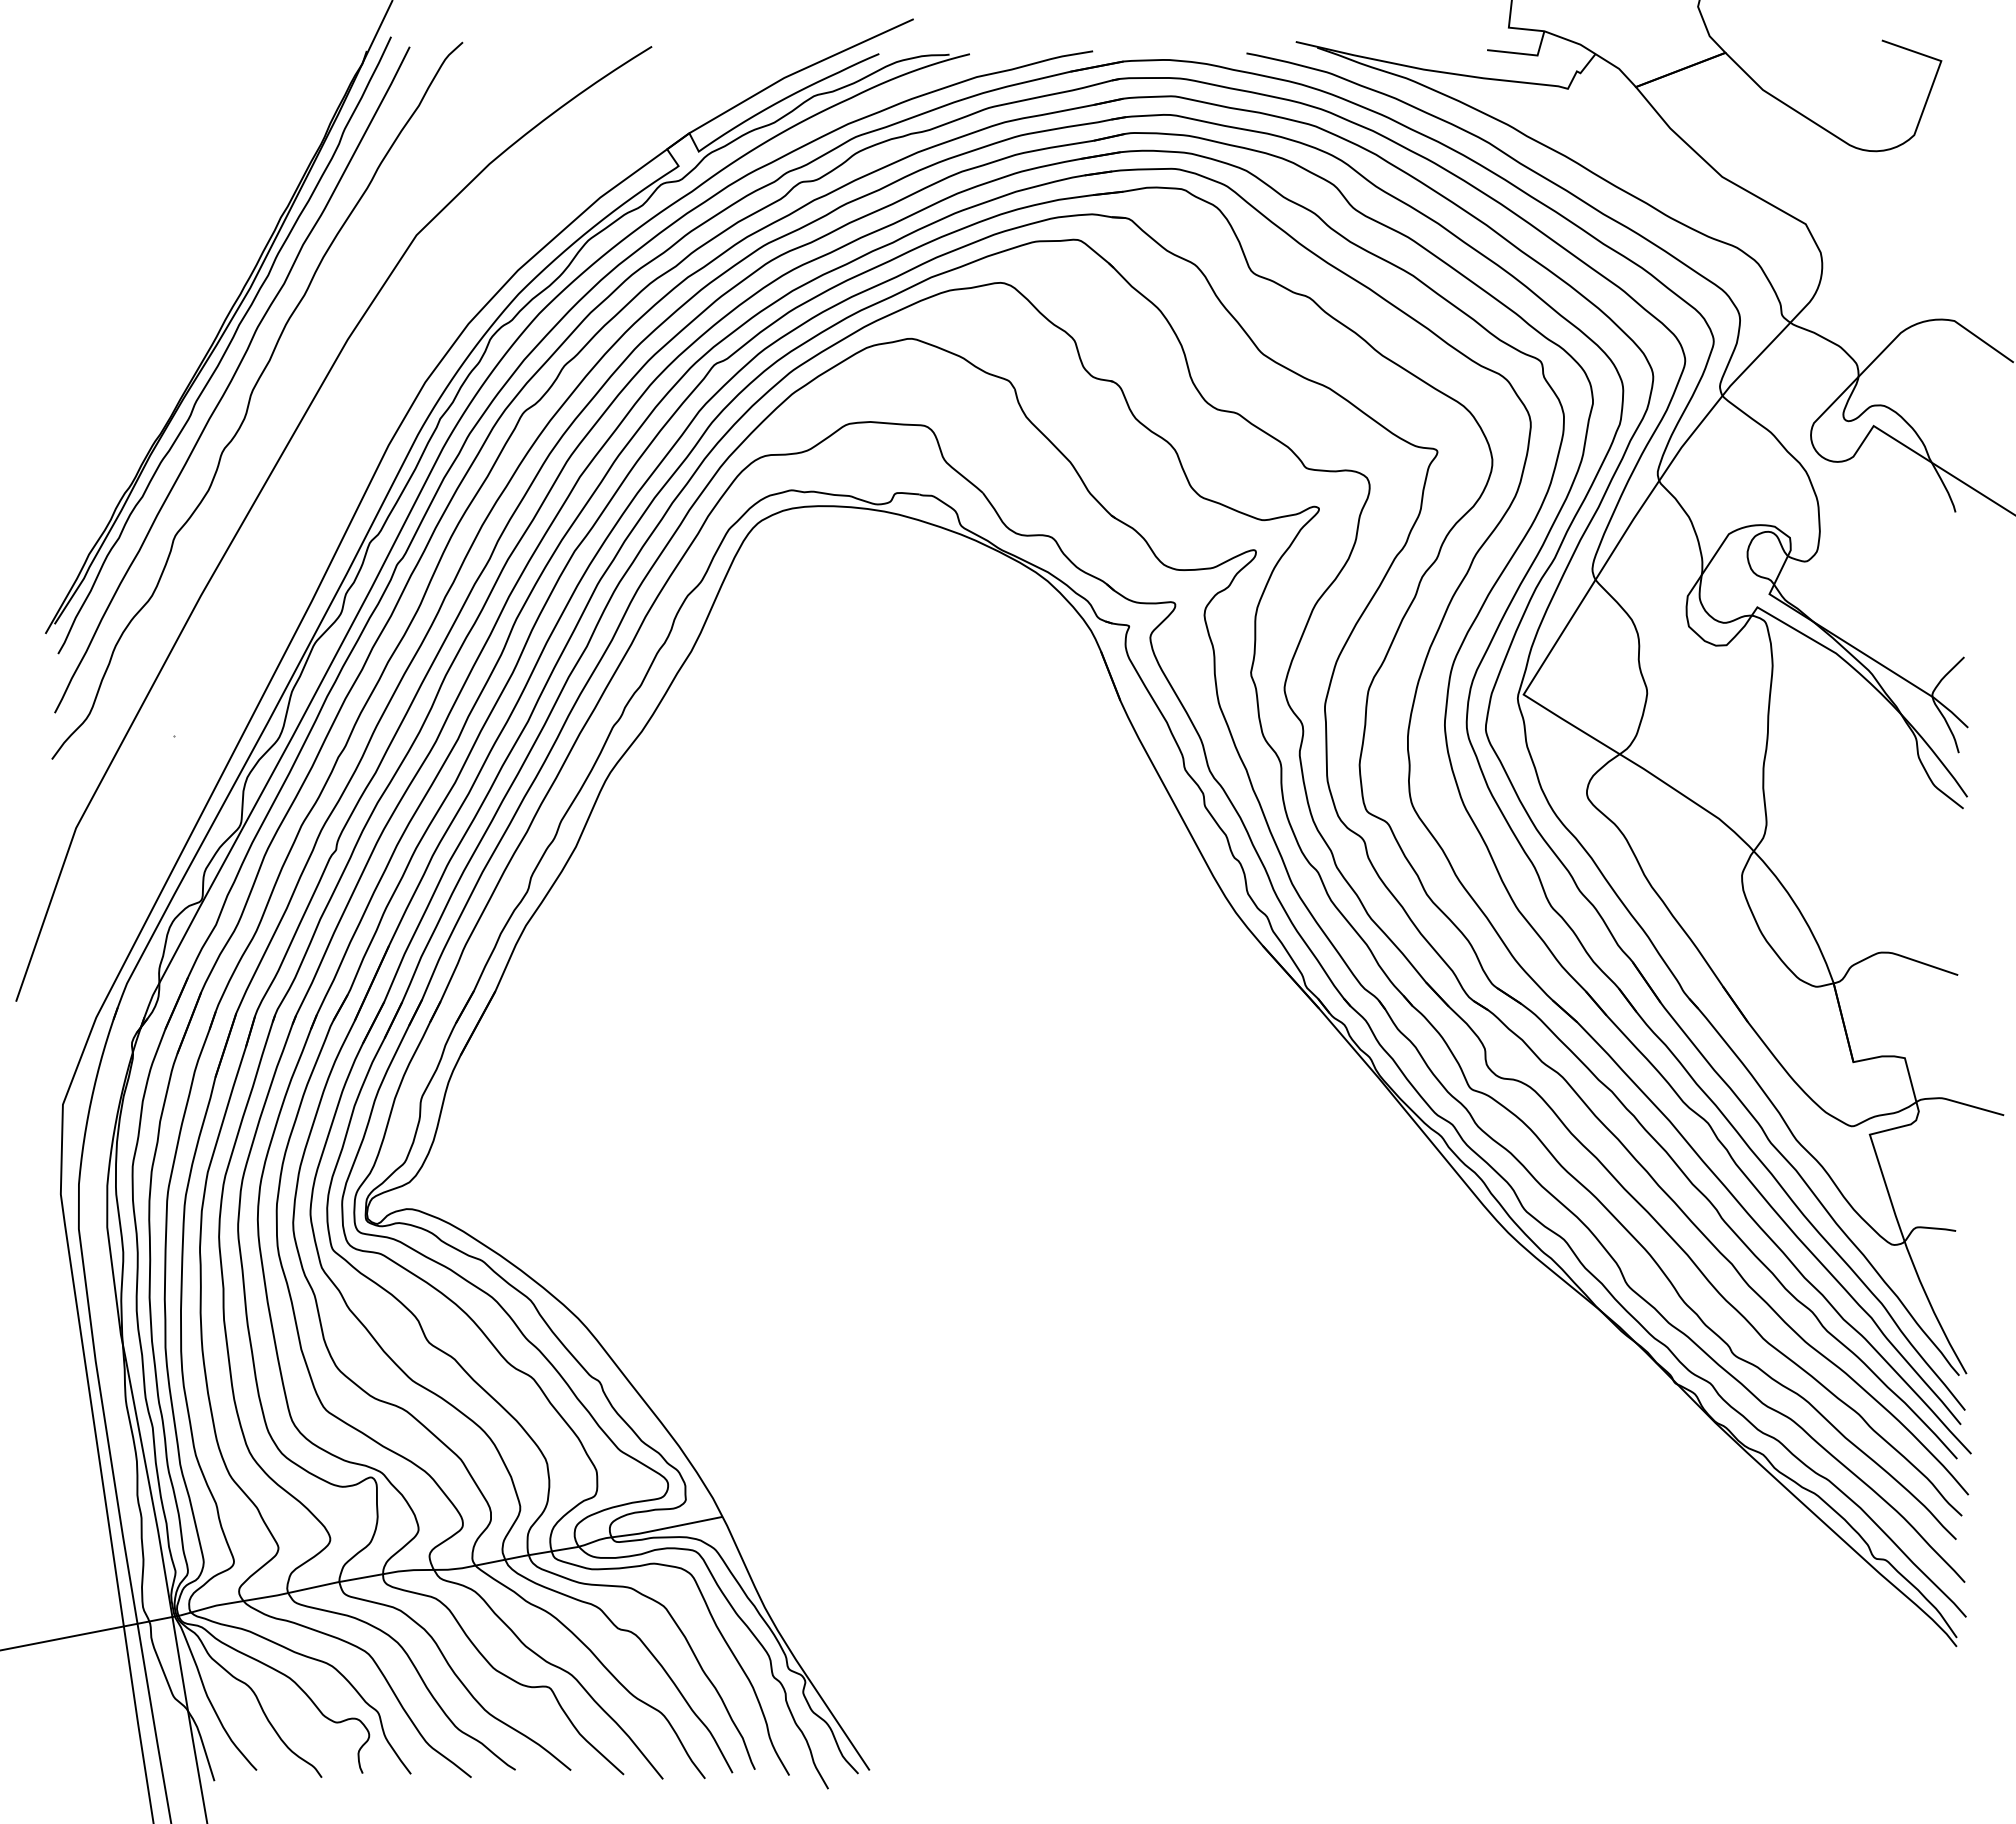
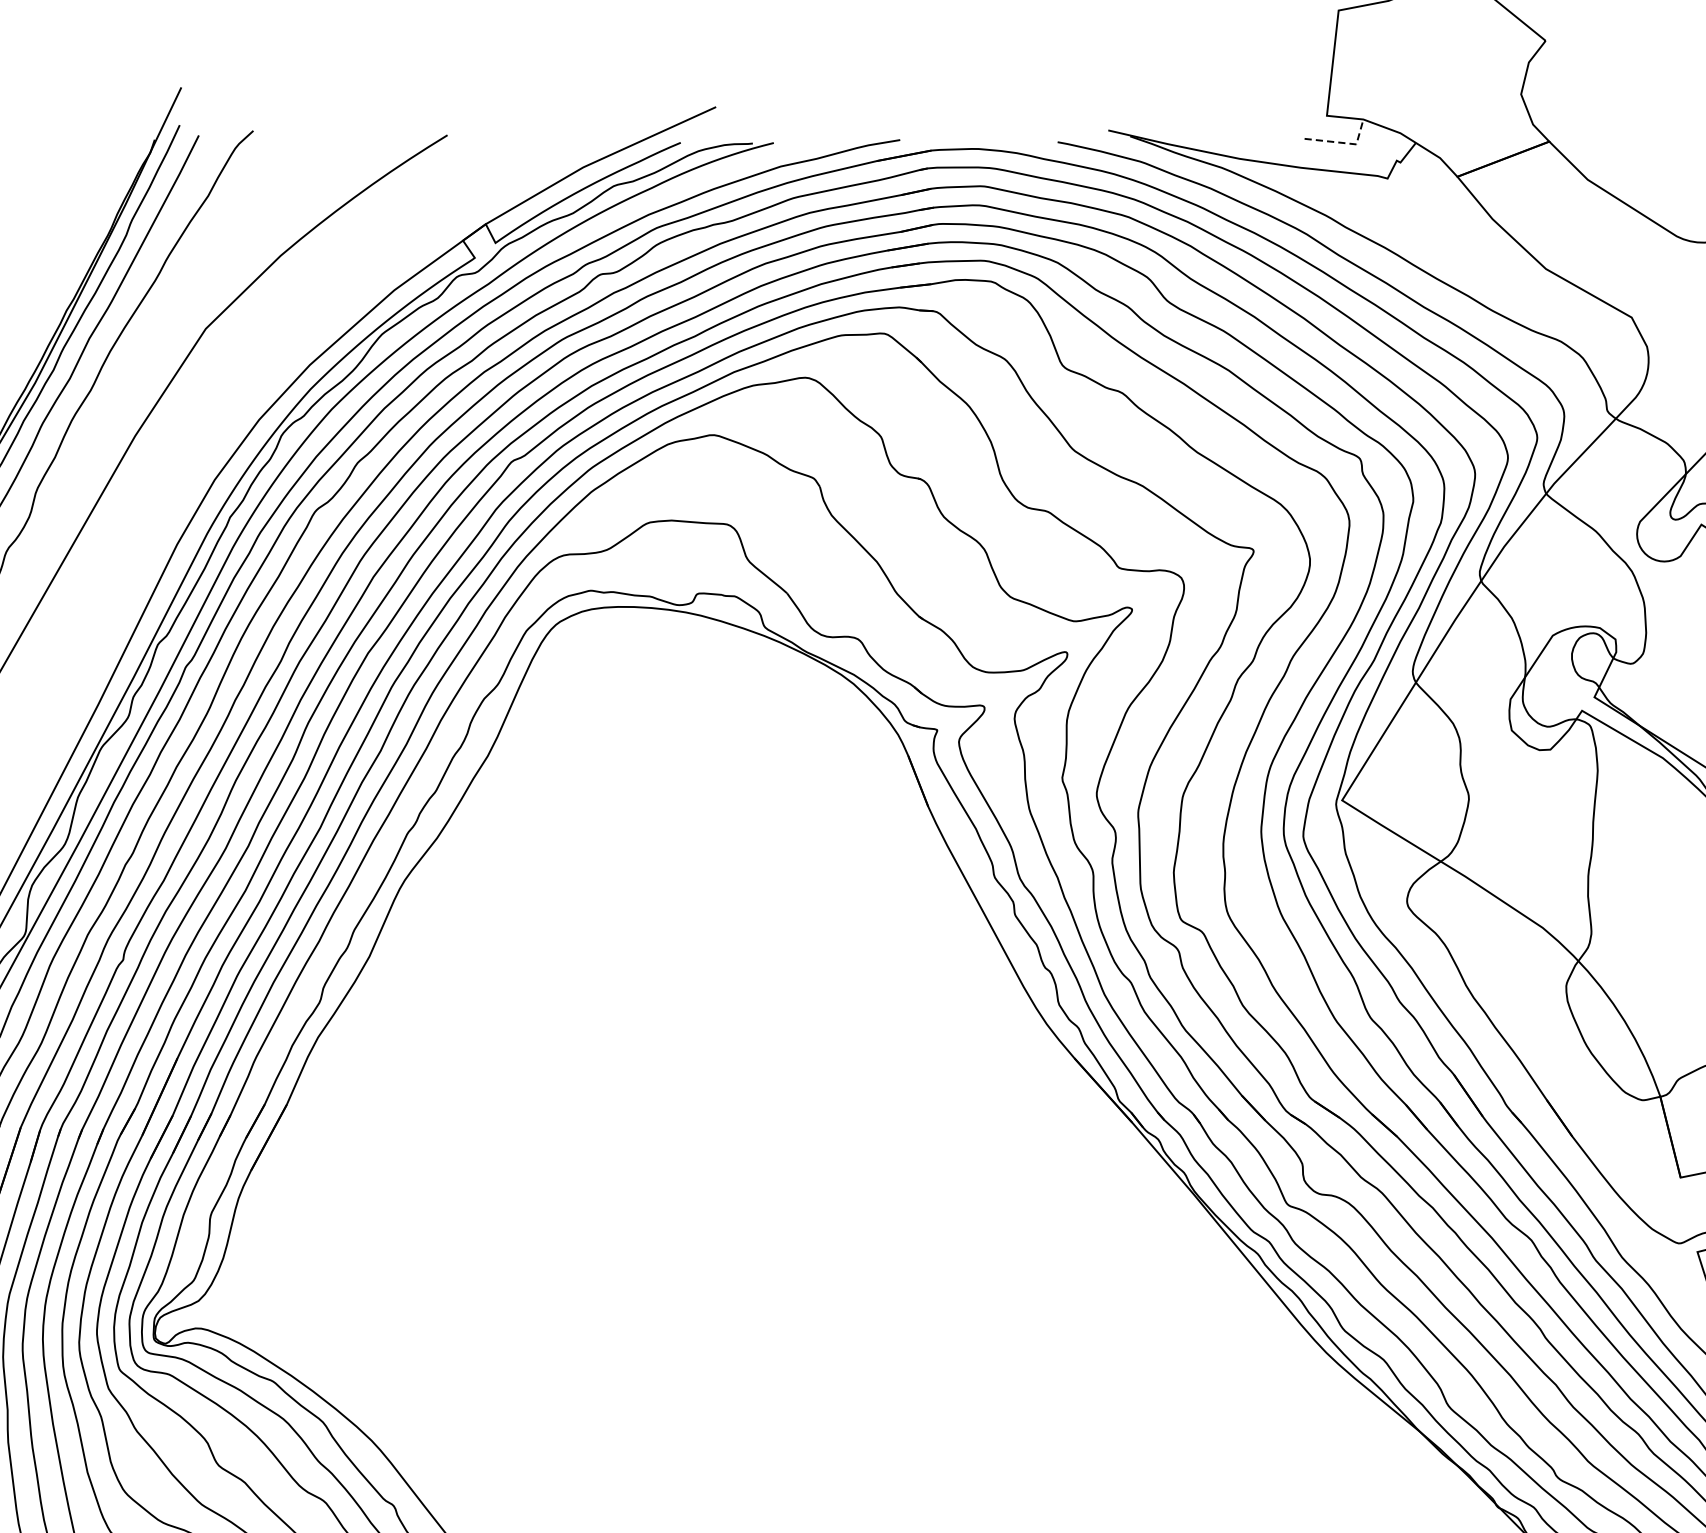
line: (1525, 54) -> (1344, 143), solid -> dashed

